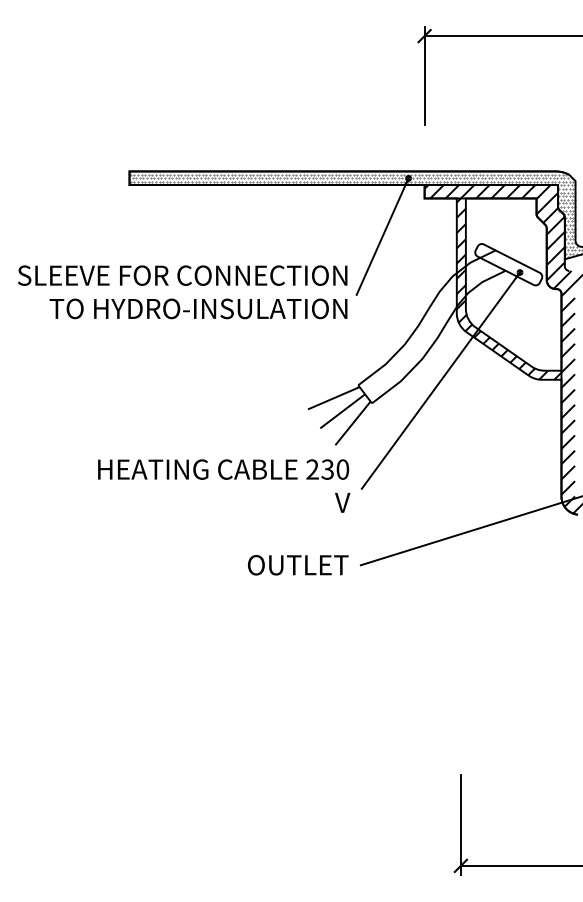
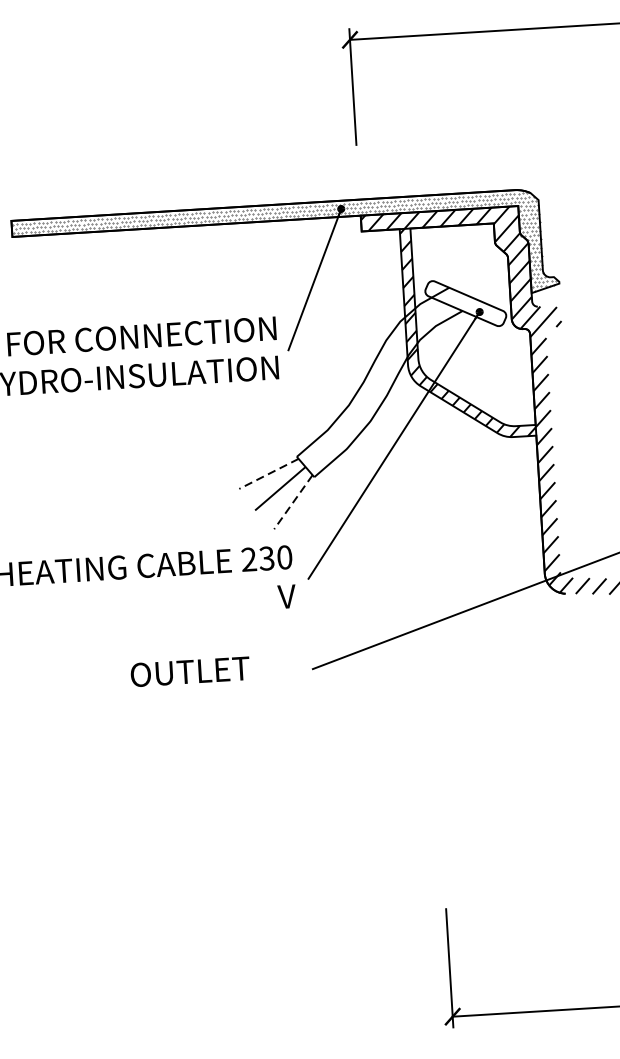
line: (333, 398) -> (268, 474), solid -> dashed
line: (352, 423) -> (292, 502), solid -> dashed
text: (298, 565) -> (190, 672), moved

